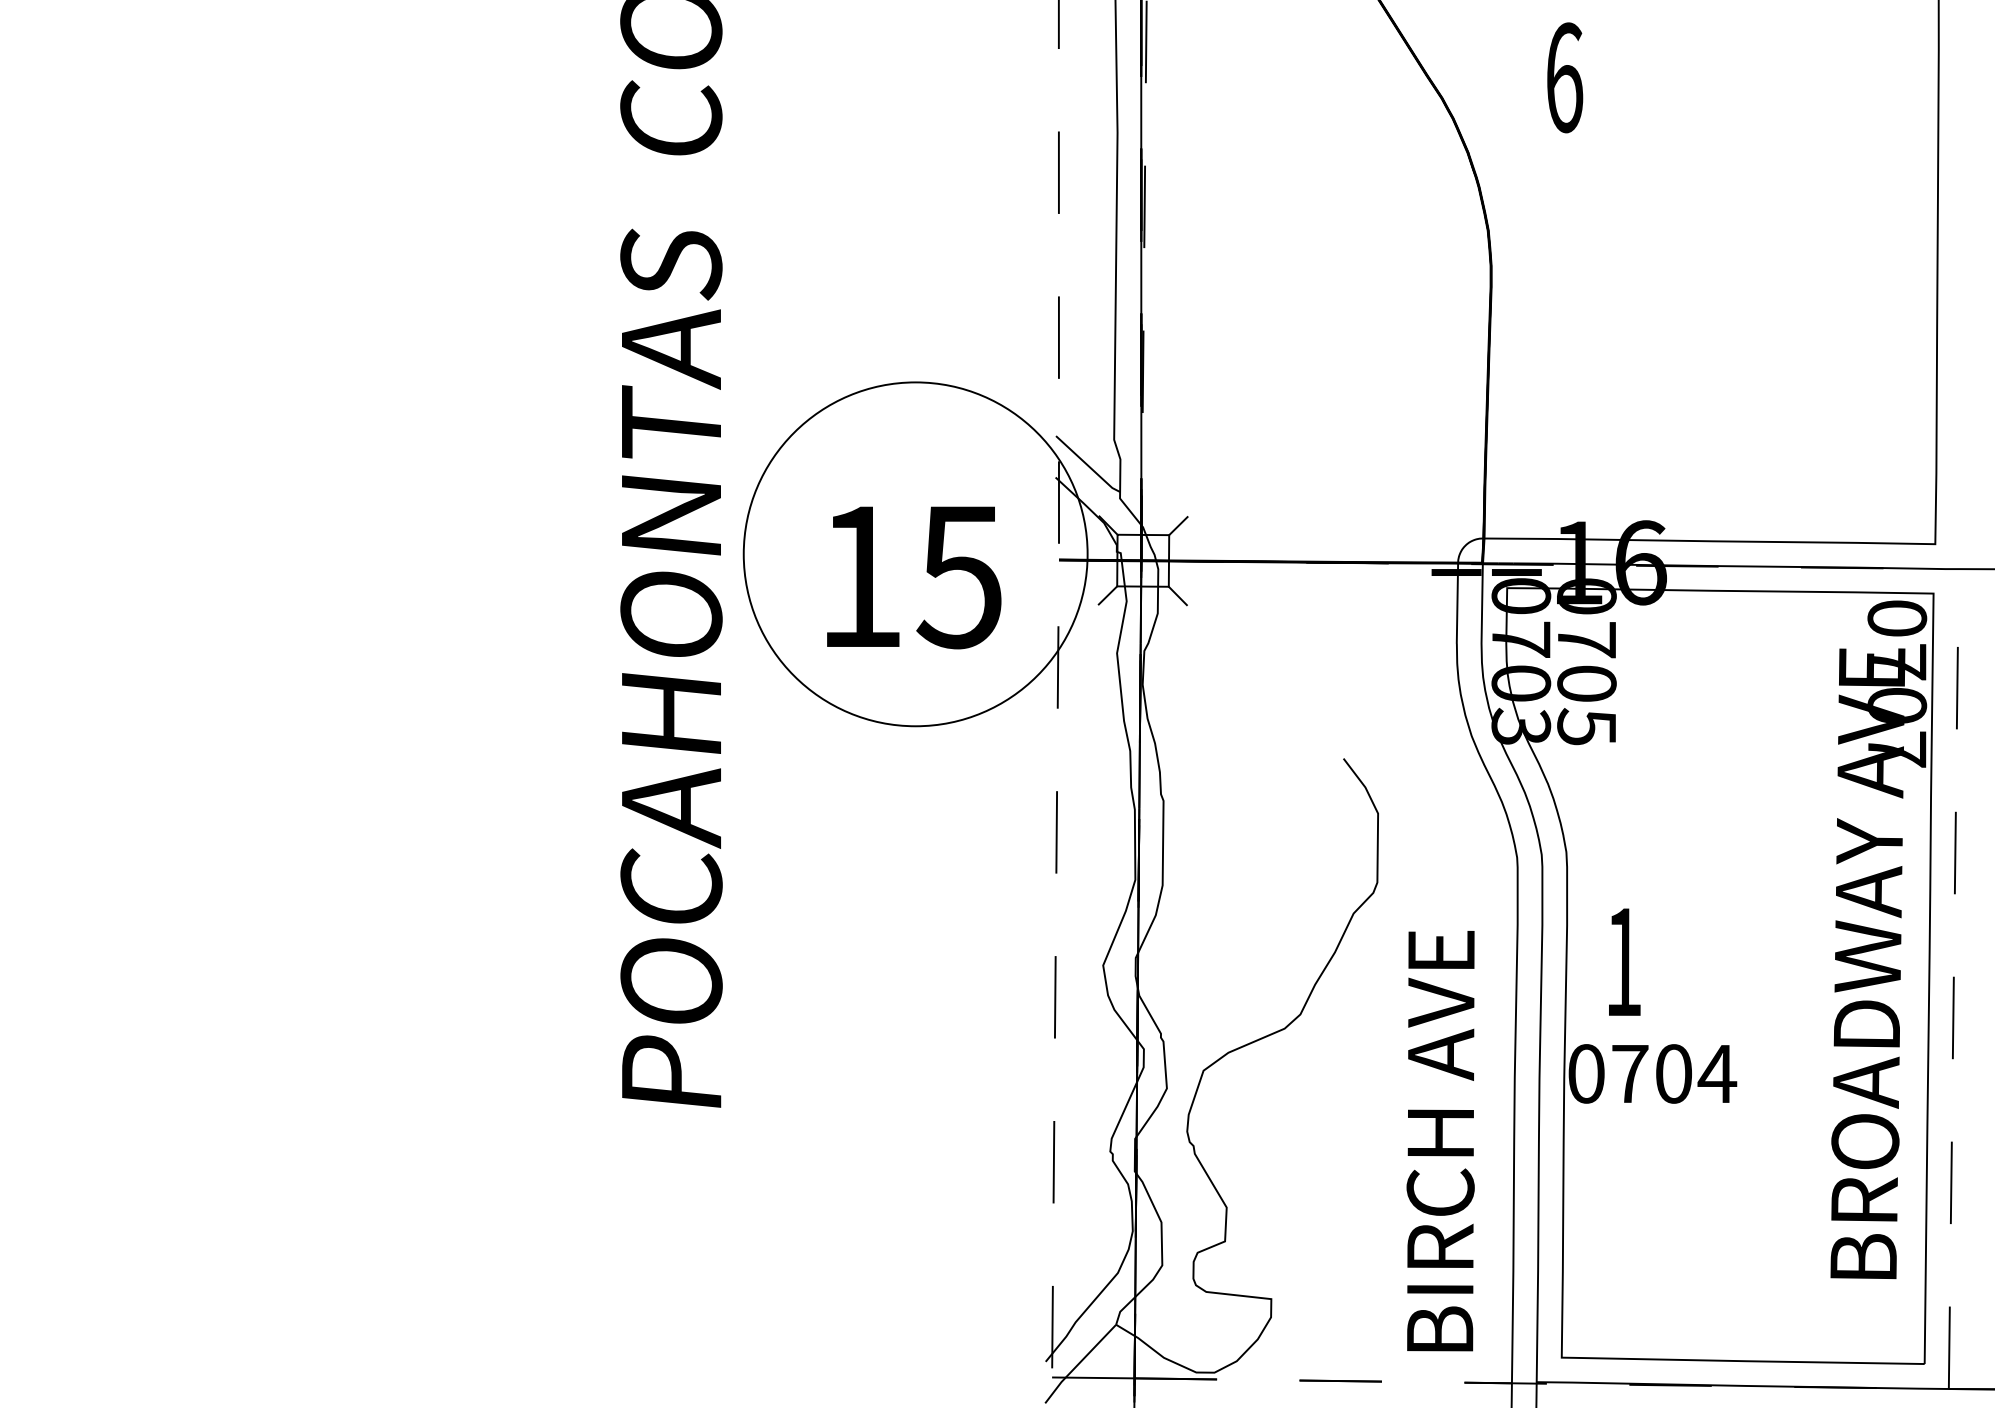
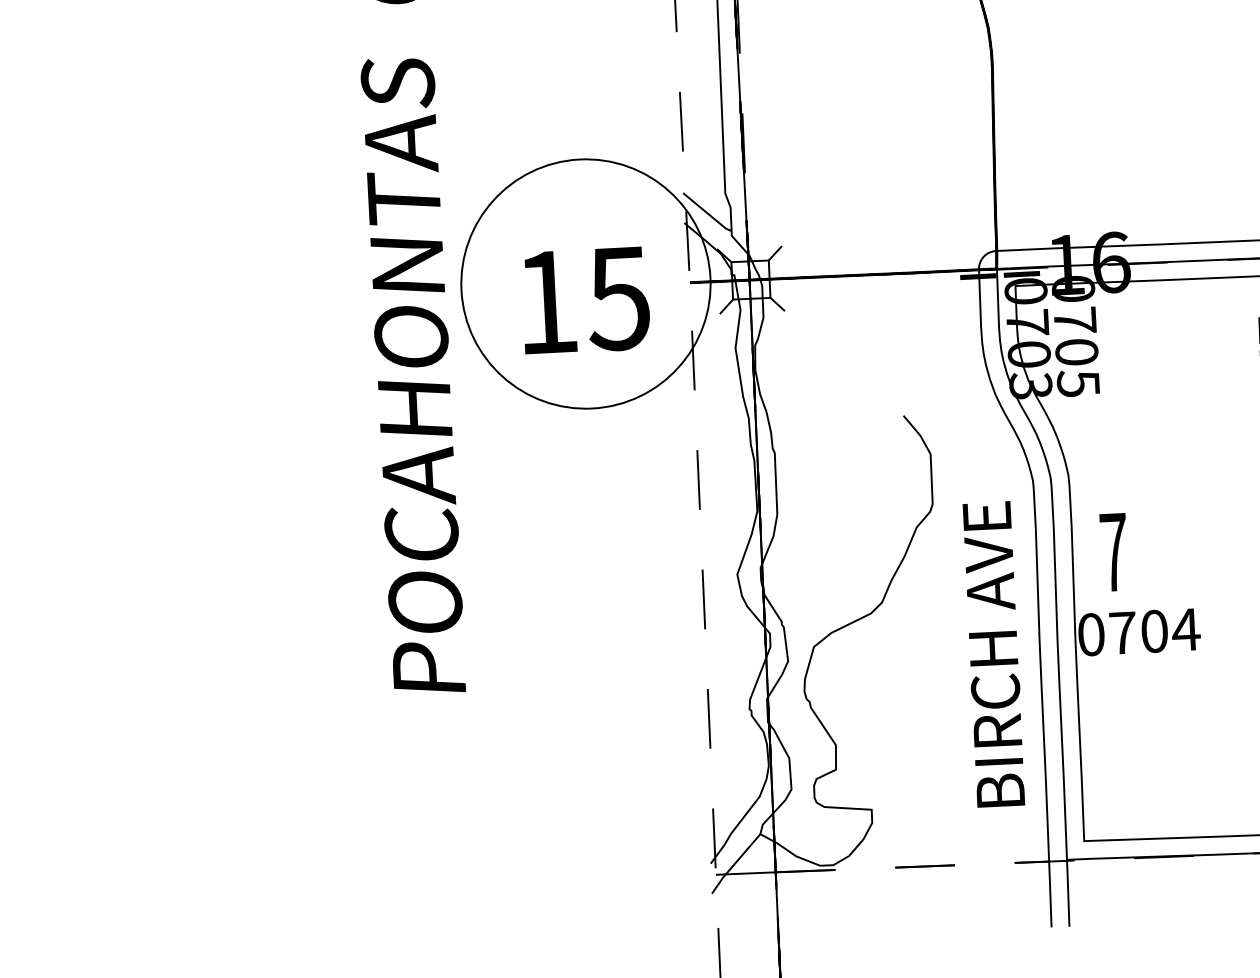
text: (1624, 961) -> (1114, 551), 1 -> 7
text: (1440, 1141) -> (993, 654), moved

